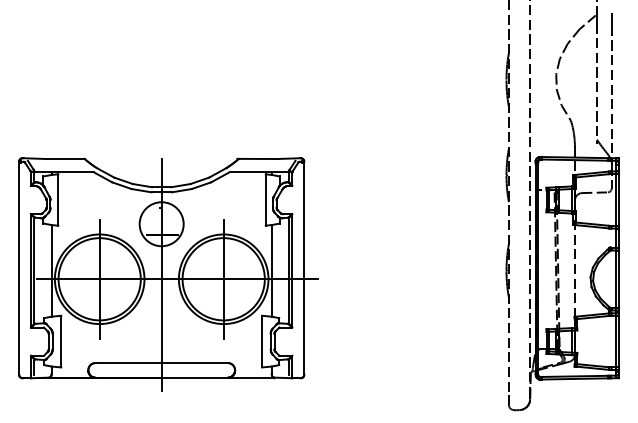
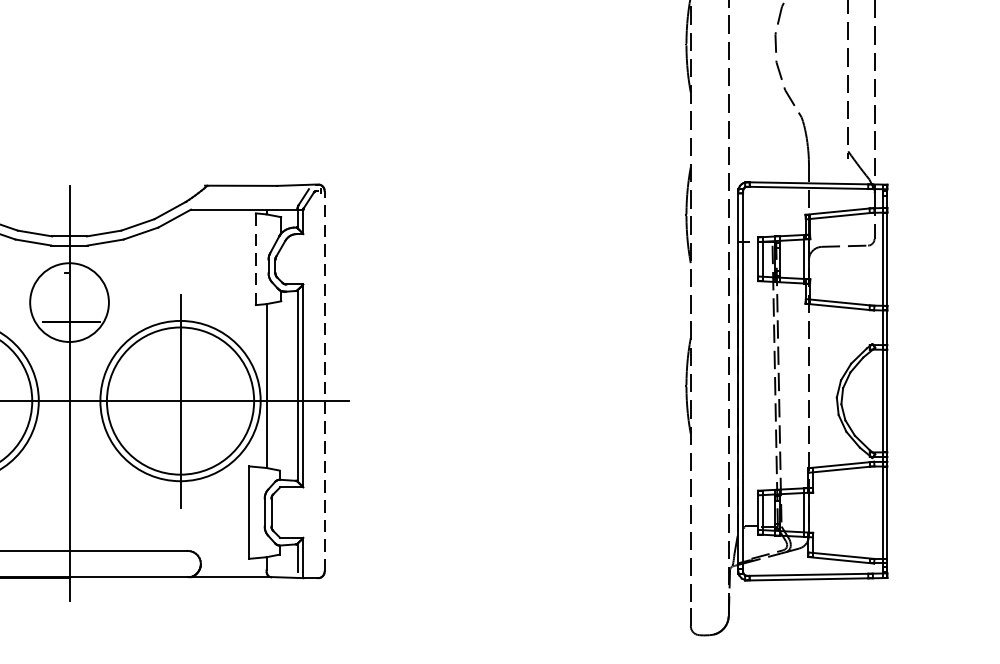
line: (265, 200) -> (255, 260), solid -> dashed
line: (304, 267) -> (325, 380), solid -> dashed

